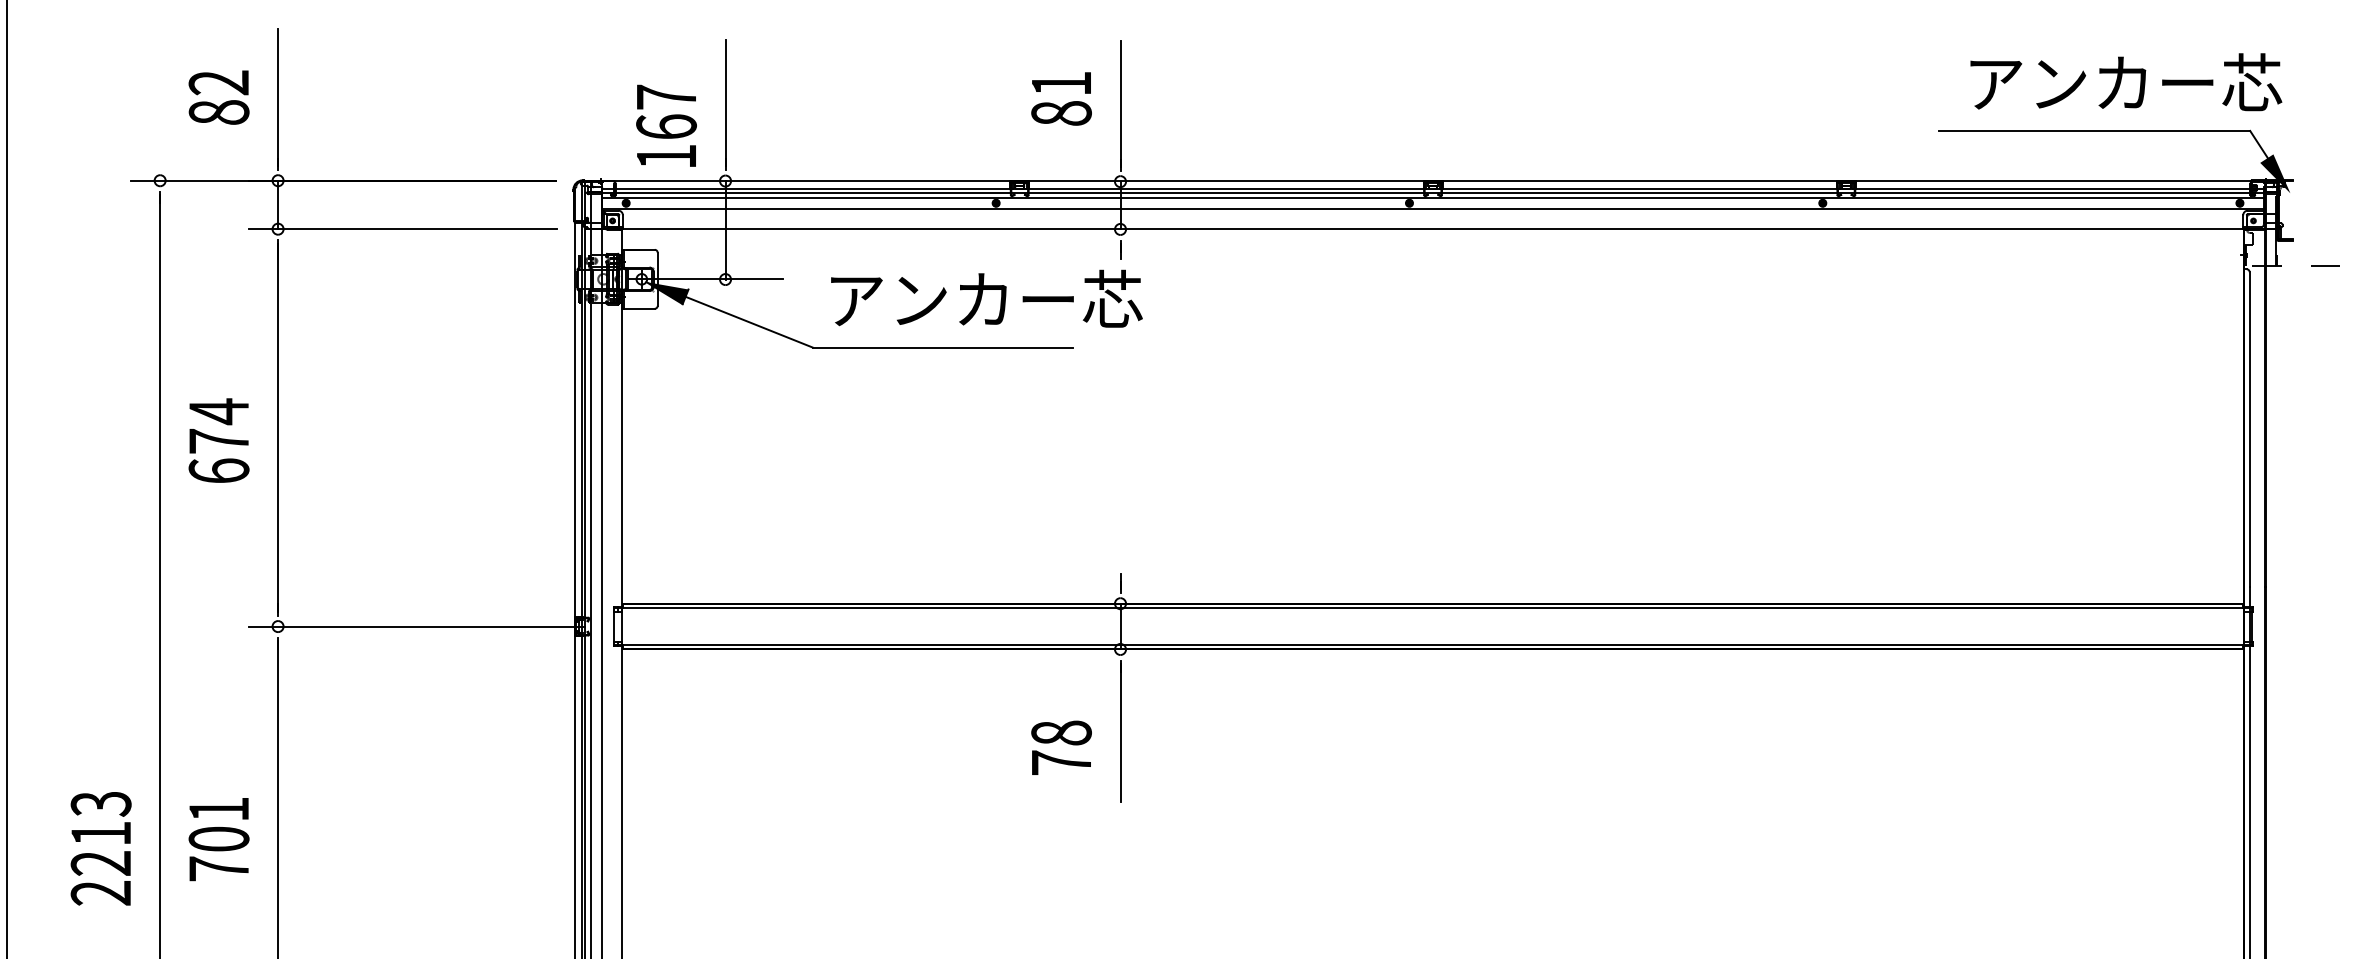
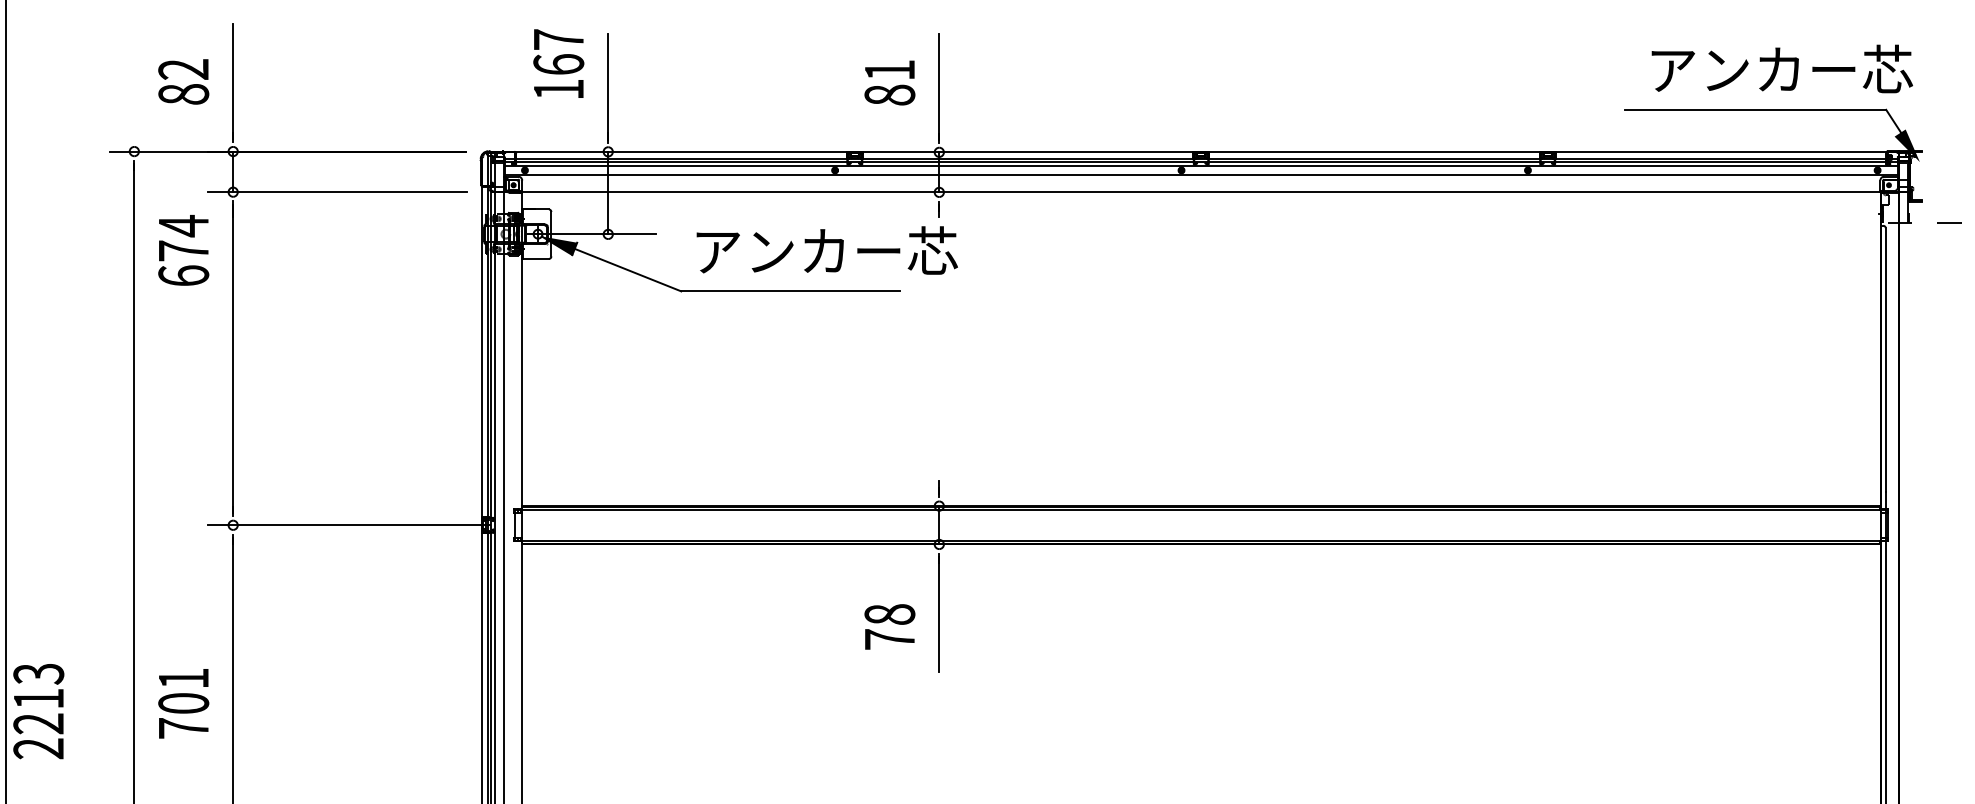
text: (666, 125) -> (558, 63), moved
text: (218, 440) -> (183, 250), moved
text: (100, 848) -> (38, 711), moved

